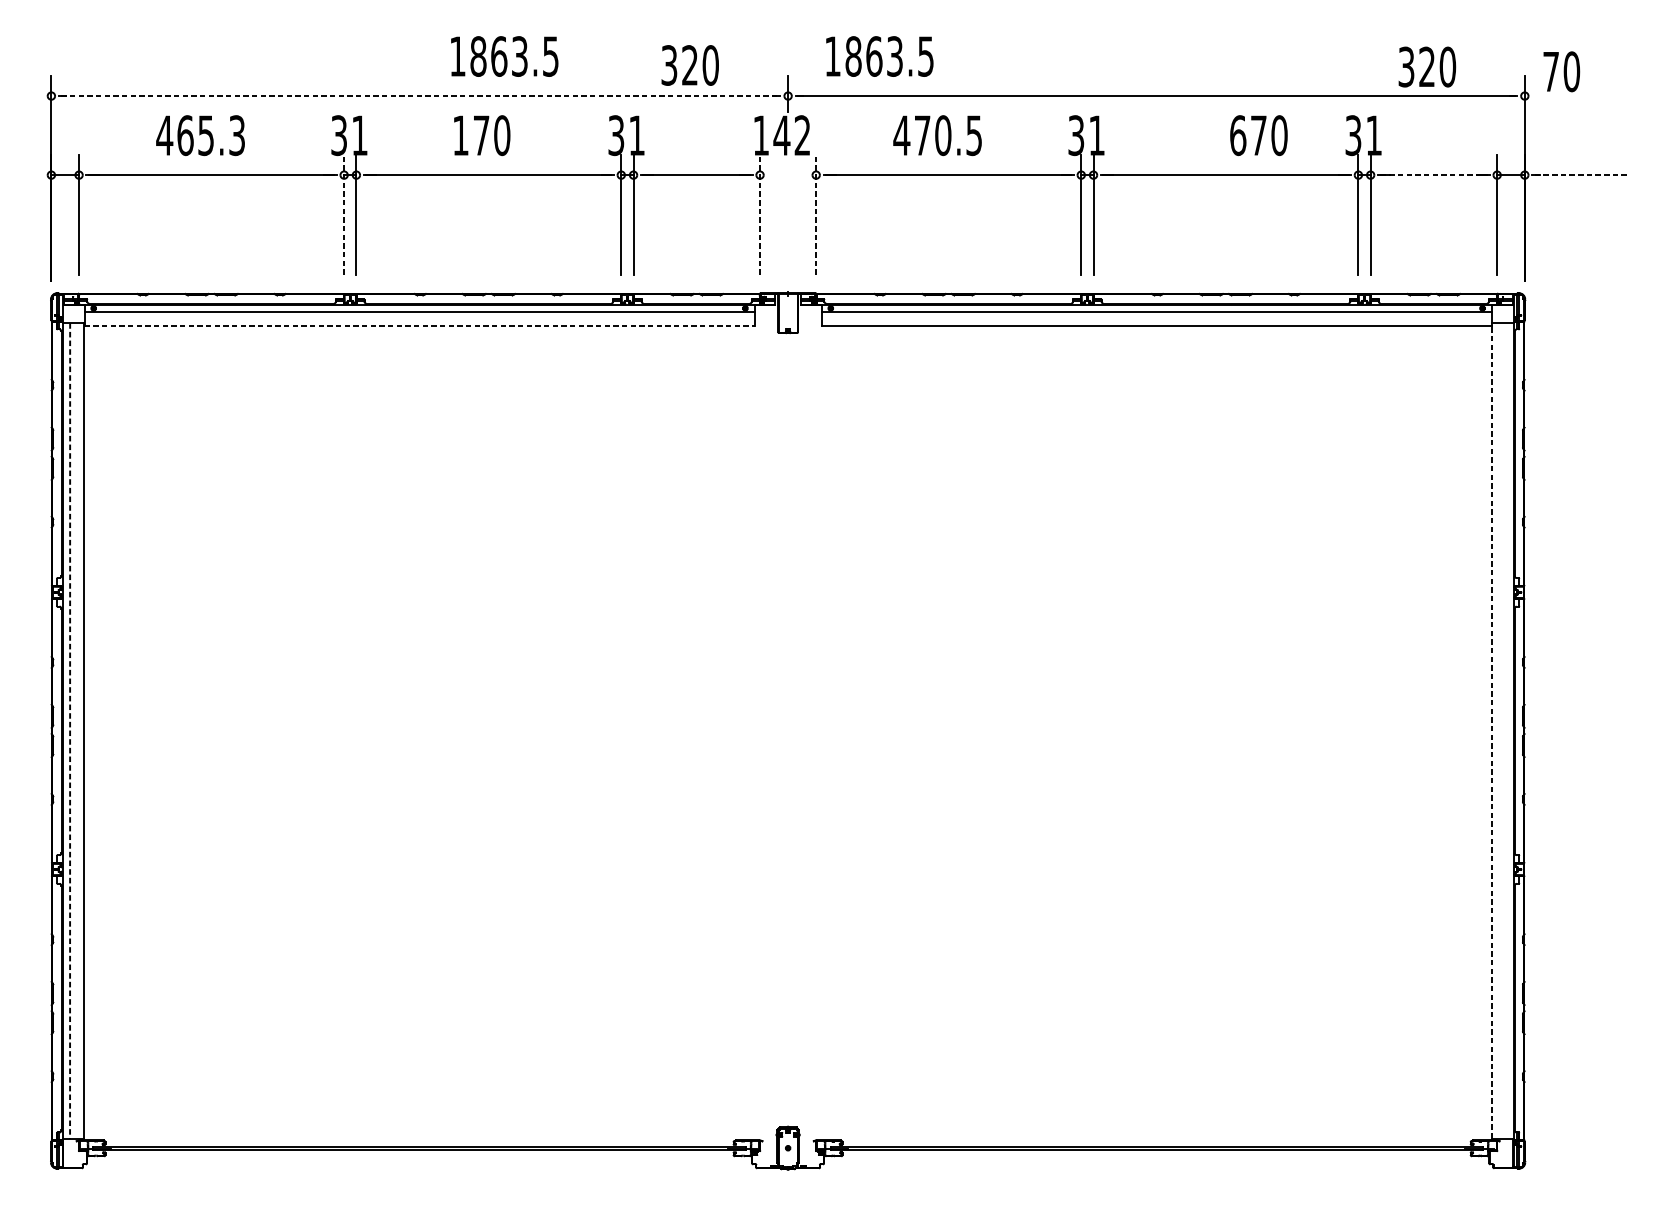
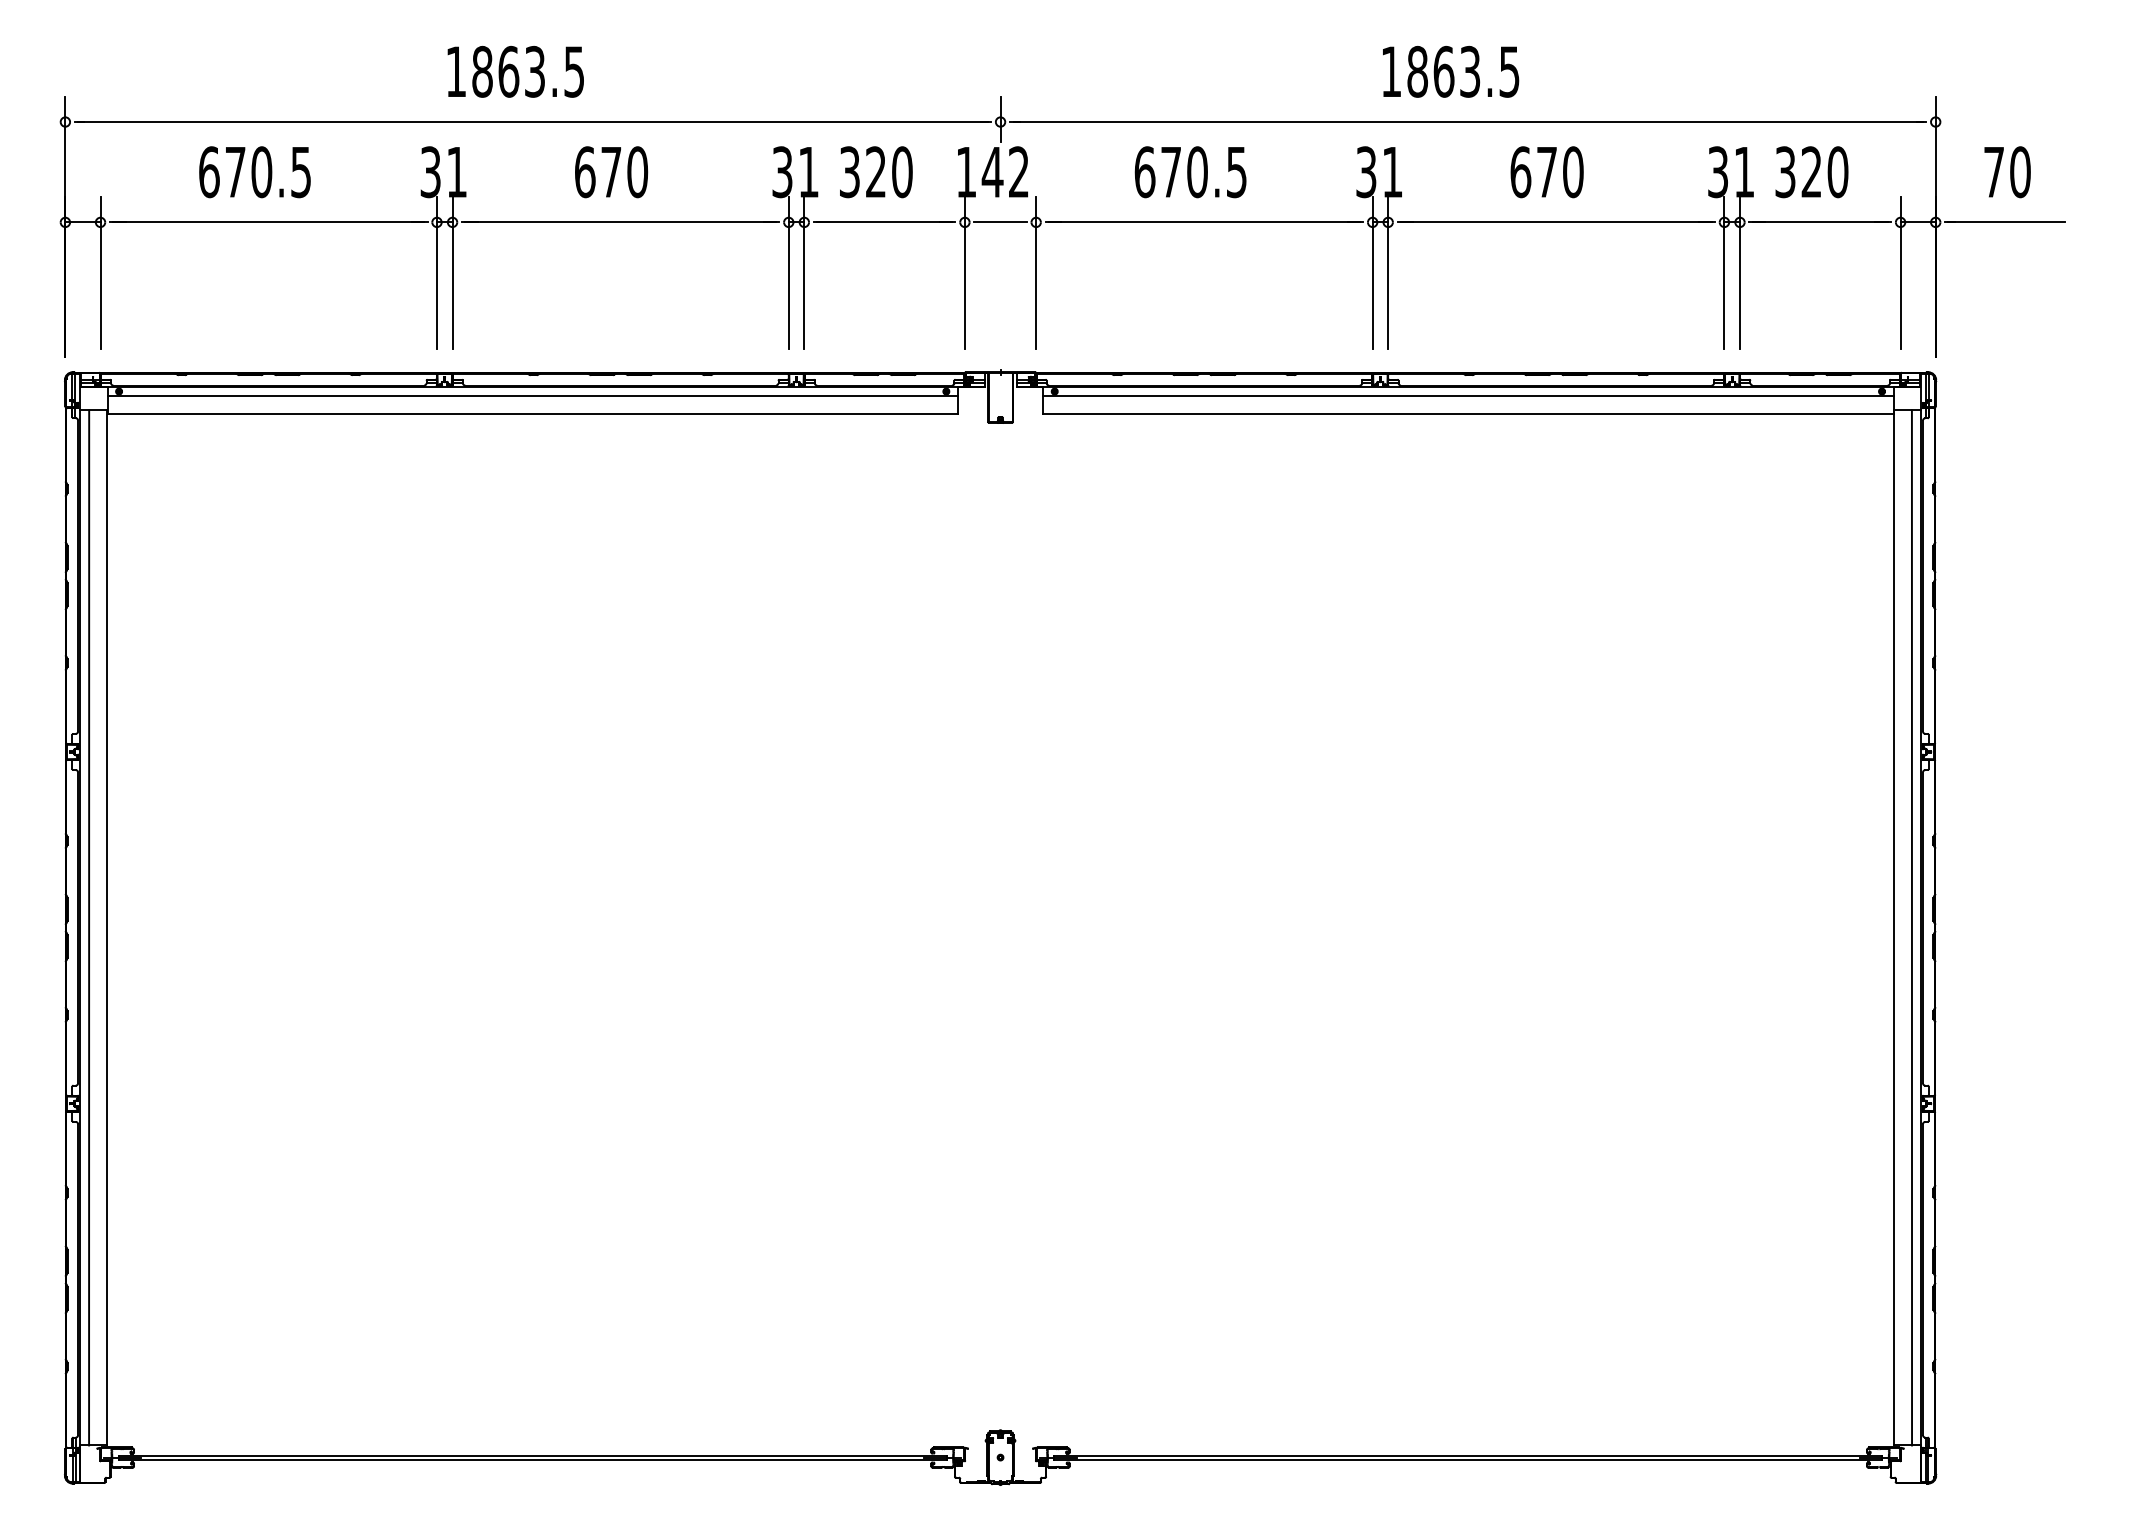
text: (504, 56) -> (515, 71), moved
text: (880, 56) -> (1451, 71), moved
text: (690, 65) -> (876, 172), moved
text: (1426, 67) -> (1811, 172), moved
text: (1561, 72) -> (2007, 172), moved
line: (419, 96) -> (532, 122), dashed -> solid
text: (200, 135) -> (254, 172), 465.3 -> 670.5
text: (461, 135) -> (585, 172), 170 -> 670
text: (901, 135) -> (1144, 172), 470.5 -> 670.5
text: (1258, 135) -> (1546, 172), moved
line: (788, 175) -> (1000, 222), added
line: (1434, 175) -> (1820, 222), dashed -> solid
line: (1581, 175) -> (2007, 222), dashed -> solid
line: (344, 215) -> (437, 273), dashed -> solid
line: (759, 215) -> (964, 273), dashed -> solid
line: (816, 215) -> (1036, 273), dashed -> solid
line: (420, 325) -> (533, 413), dashed -> solid
line: (70, 730) -> (89, 927), dashed -> solid
line: (1492, 730) -> (1894, 927), dashed -> solid
line: (1505, 730) -> (1911, 927), added

